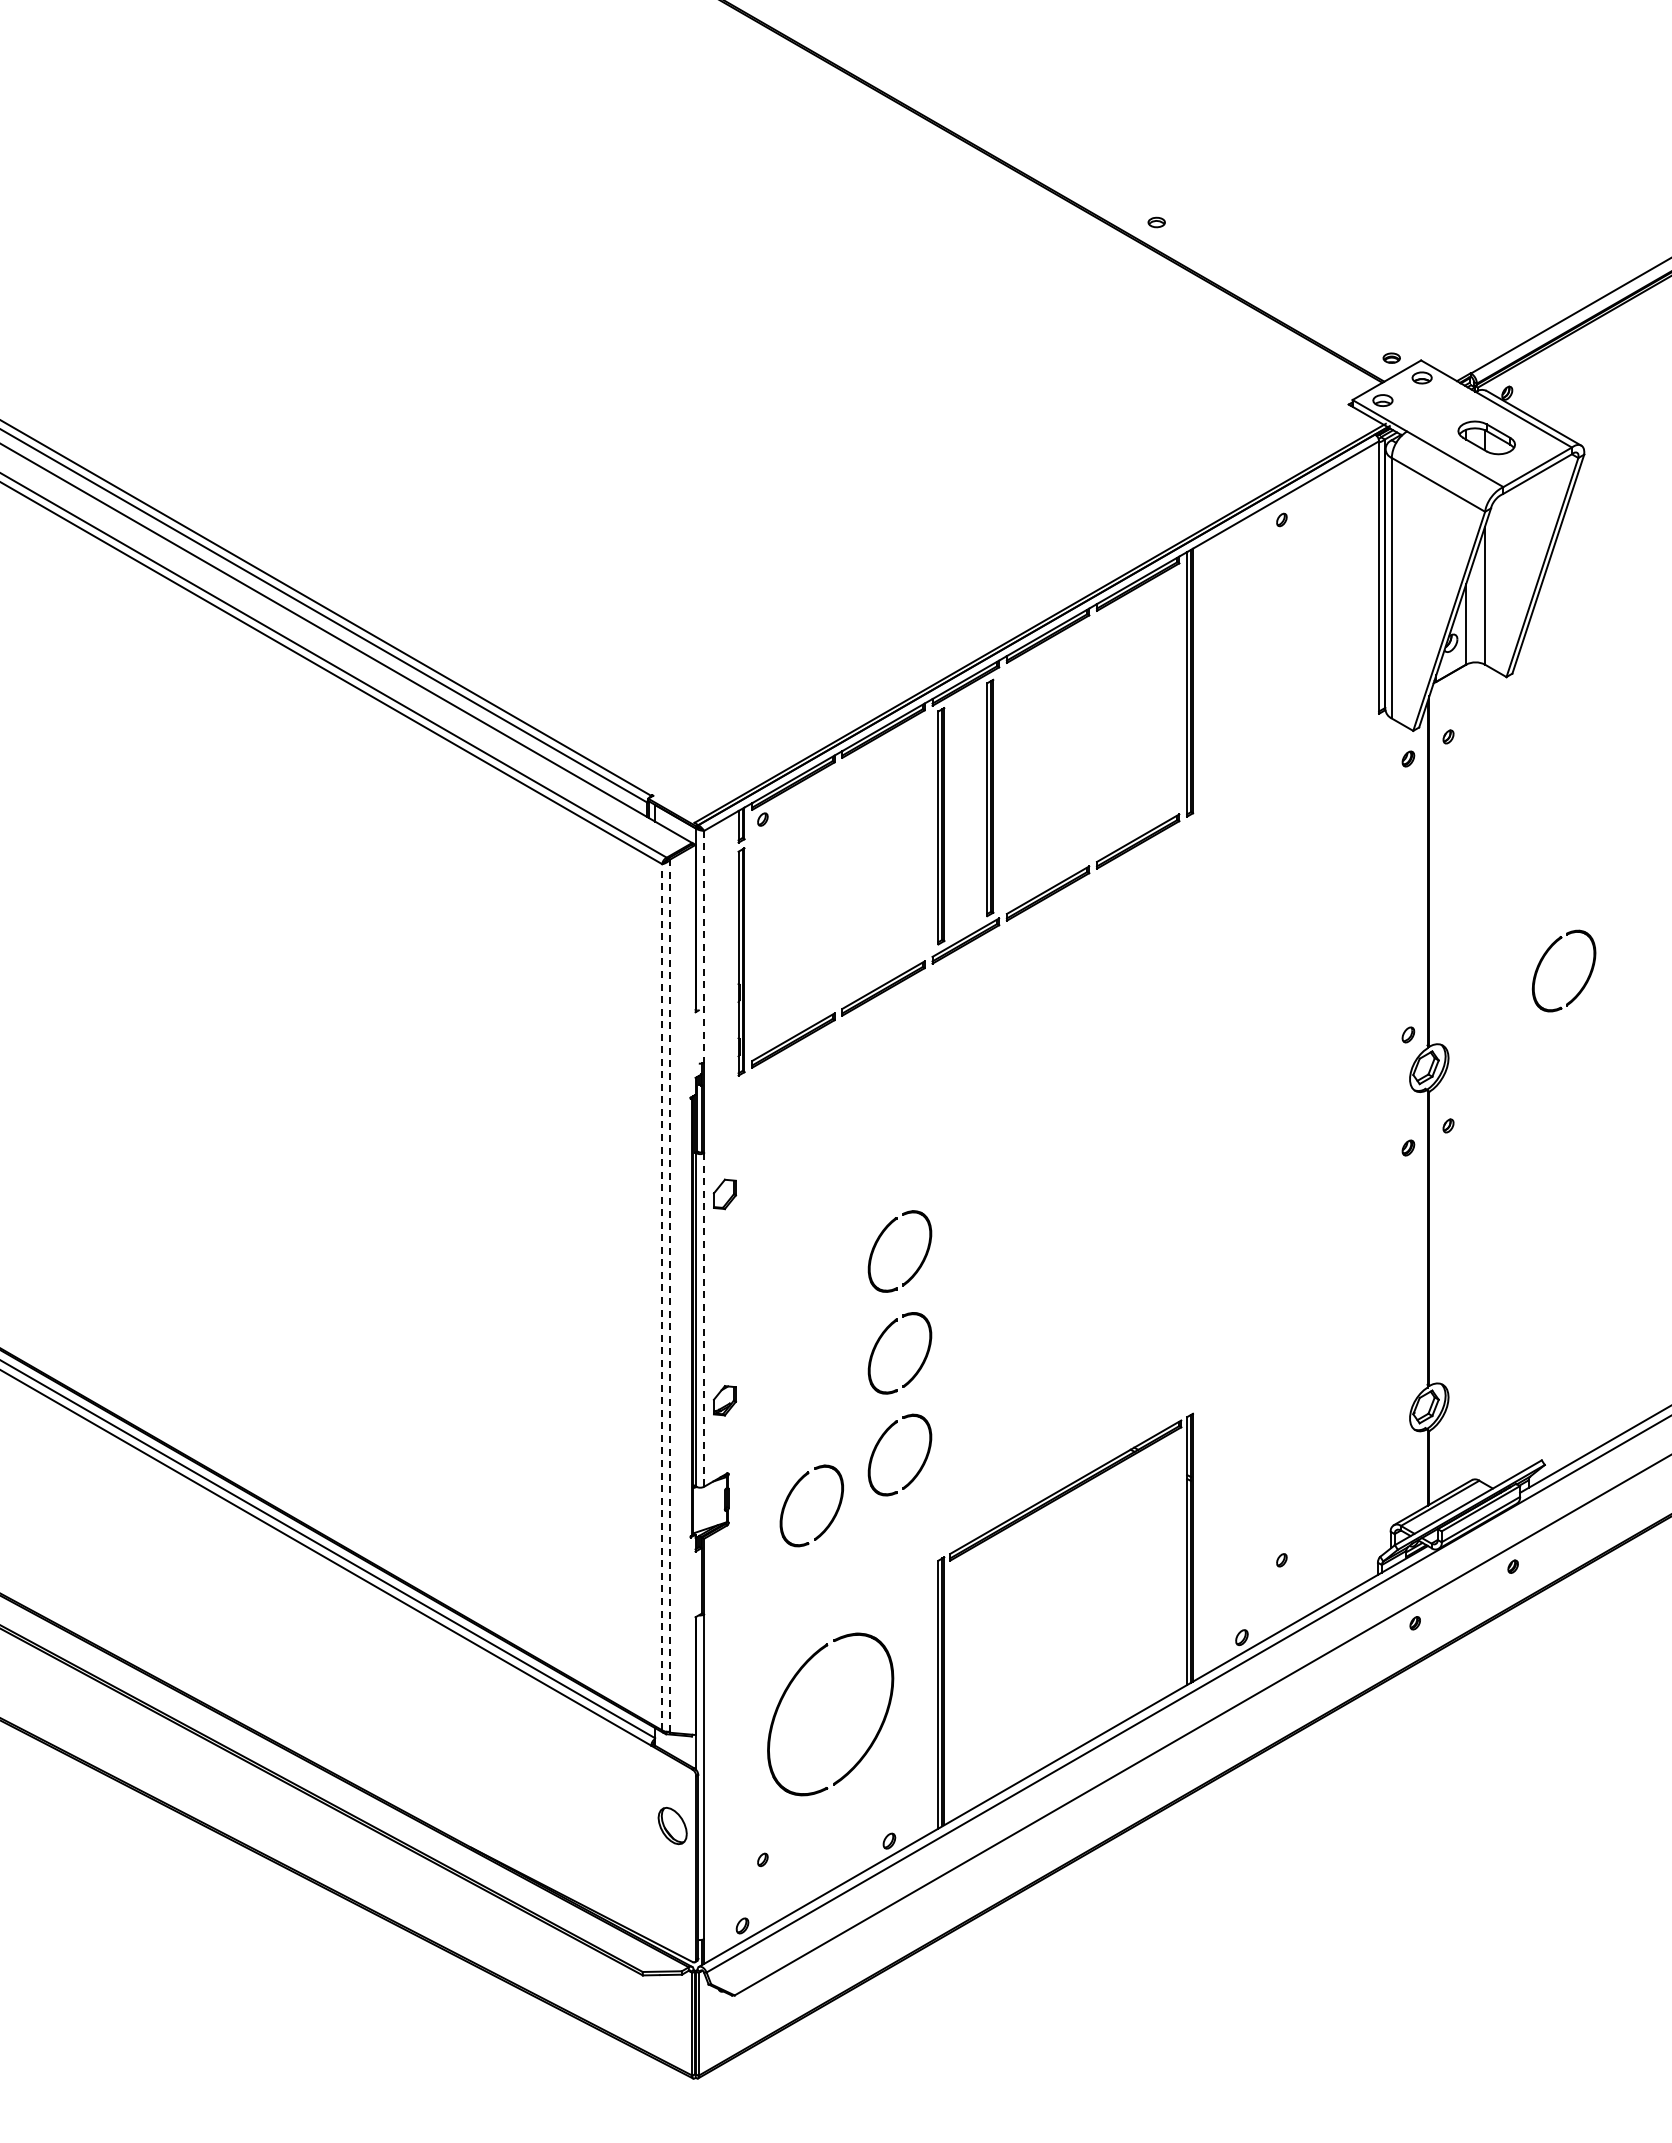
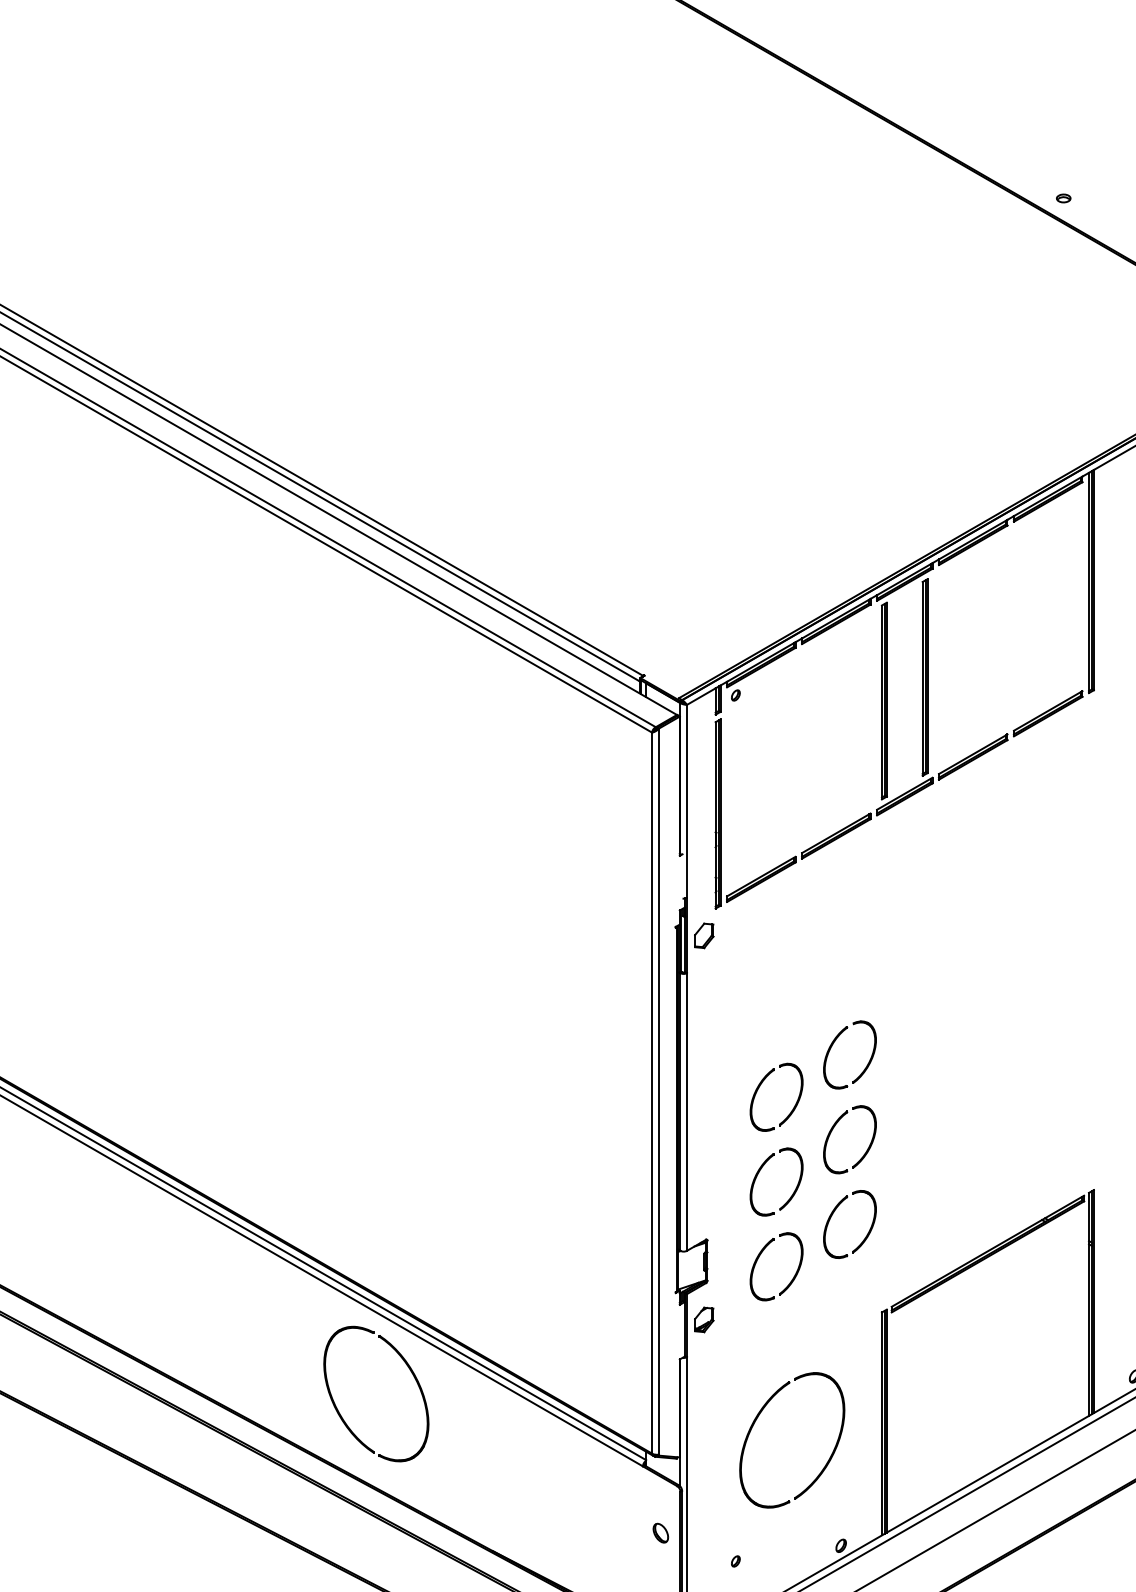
line: (704, 946) -> (687, 801), dashed -> solid
part: (724, 1194) -> (703, 935), moved
part: (790, 1292) -> (758, 1089), added
line: (670, 1295) -> (658, 1091), dashed -> solid
line: (662, 1296) -> (652, 1092), dashed -> solid
line: (704, 1320) -> (687, 1112), dashed -> solid
part: (791, 1392) -> (759, 1172), added
part: (724, 1400) -> (703, 1319), moved
part: (288, 1683) -> (340, 1414), added
part: (672, 1825) -> (660, 1532), size x0.62

